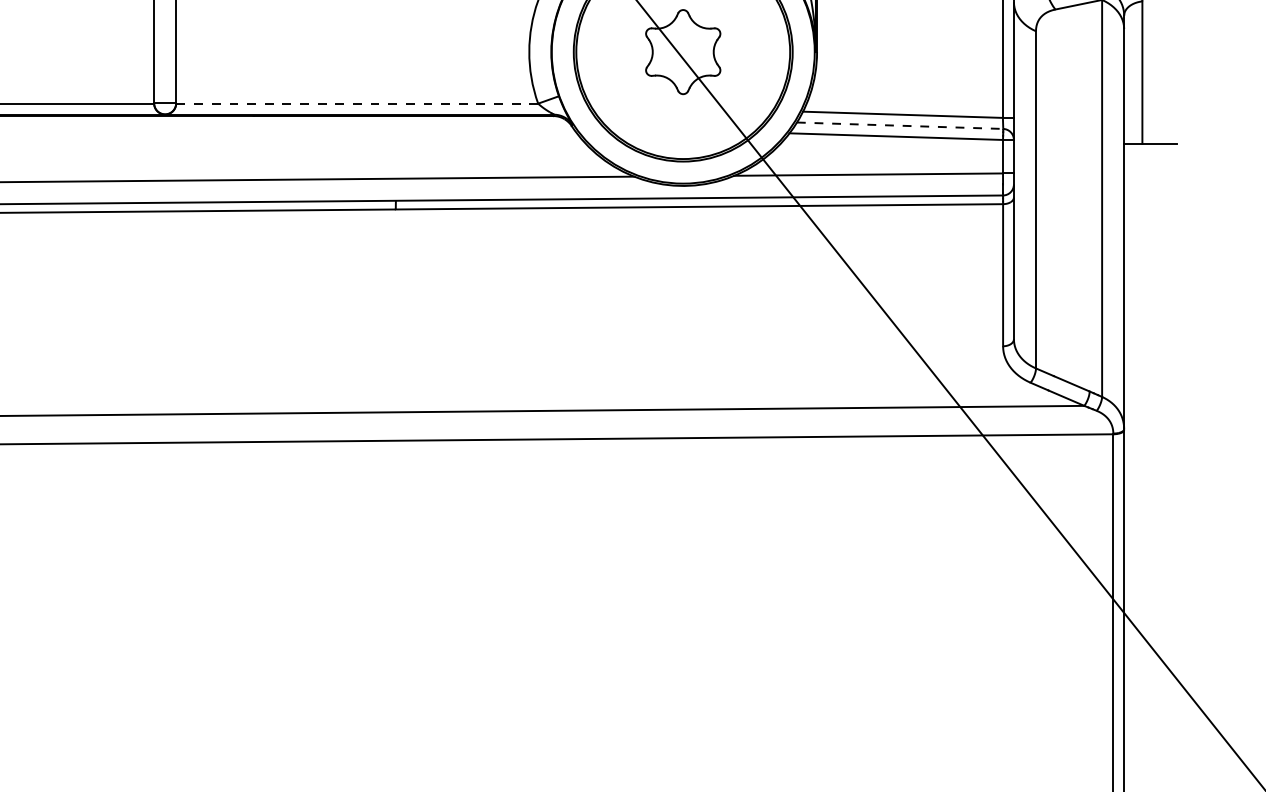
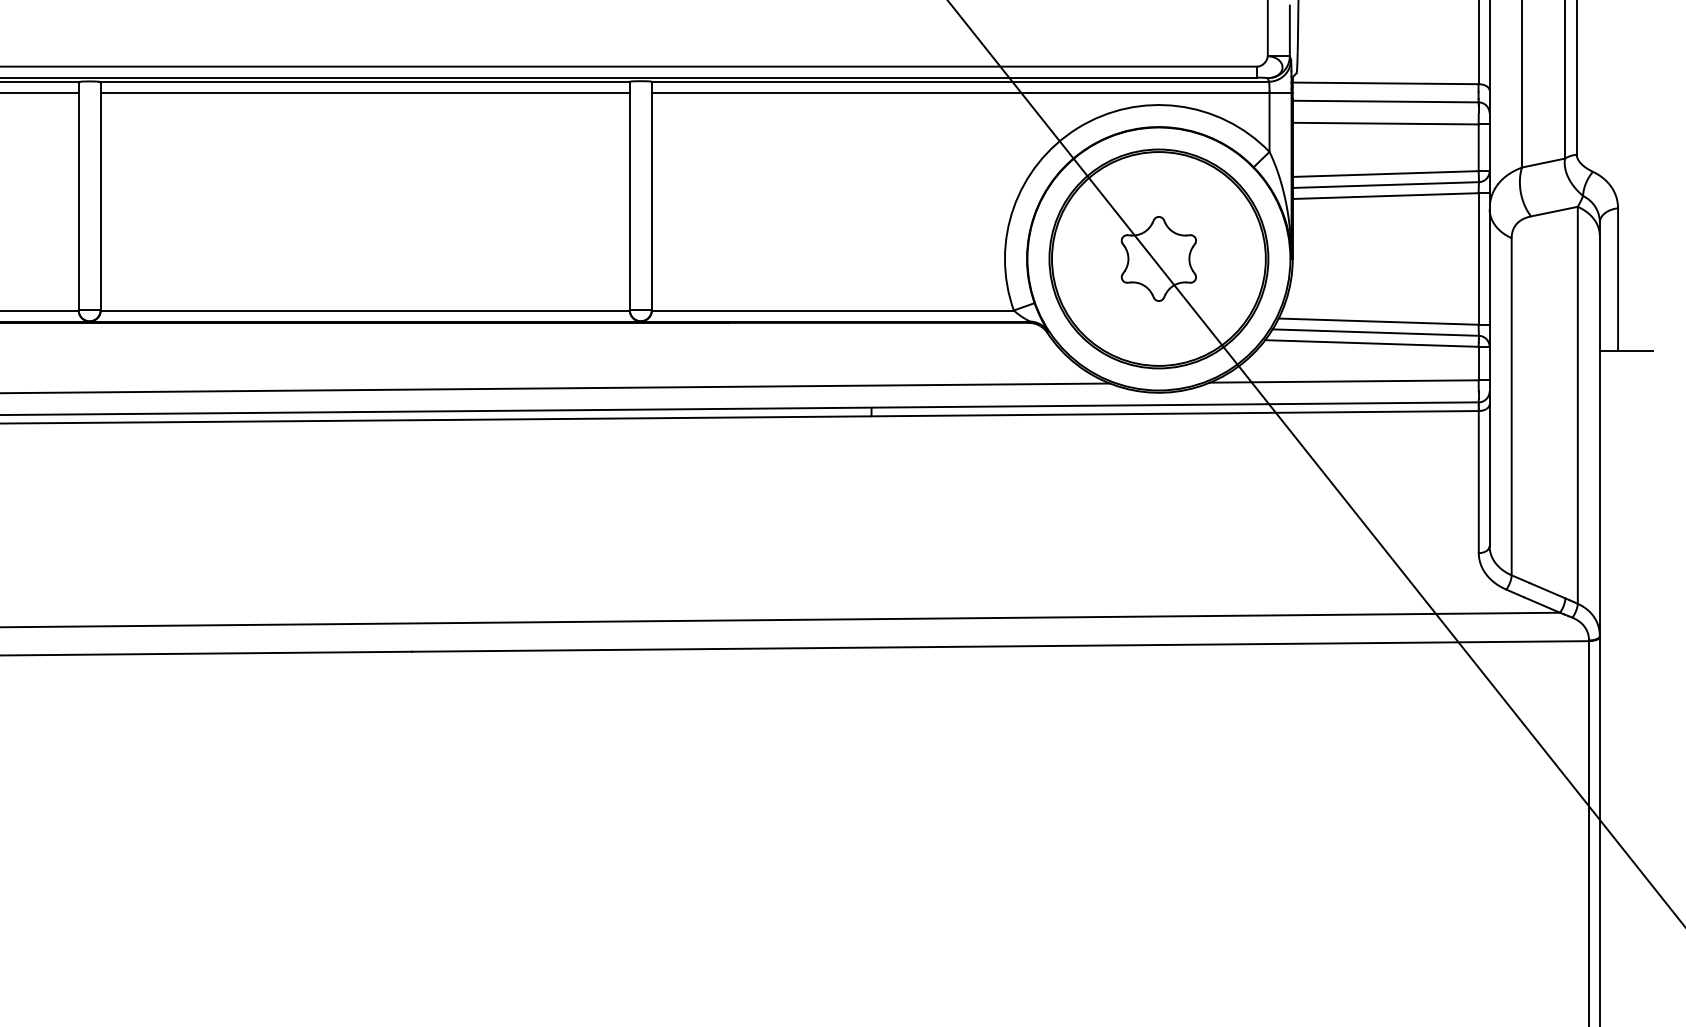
line: (356, 103) -> (832, 310), dashed -> solid
line: (900, 125) -> (1376, 332), dashed -> solid

